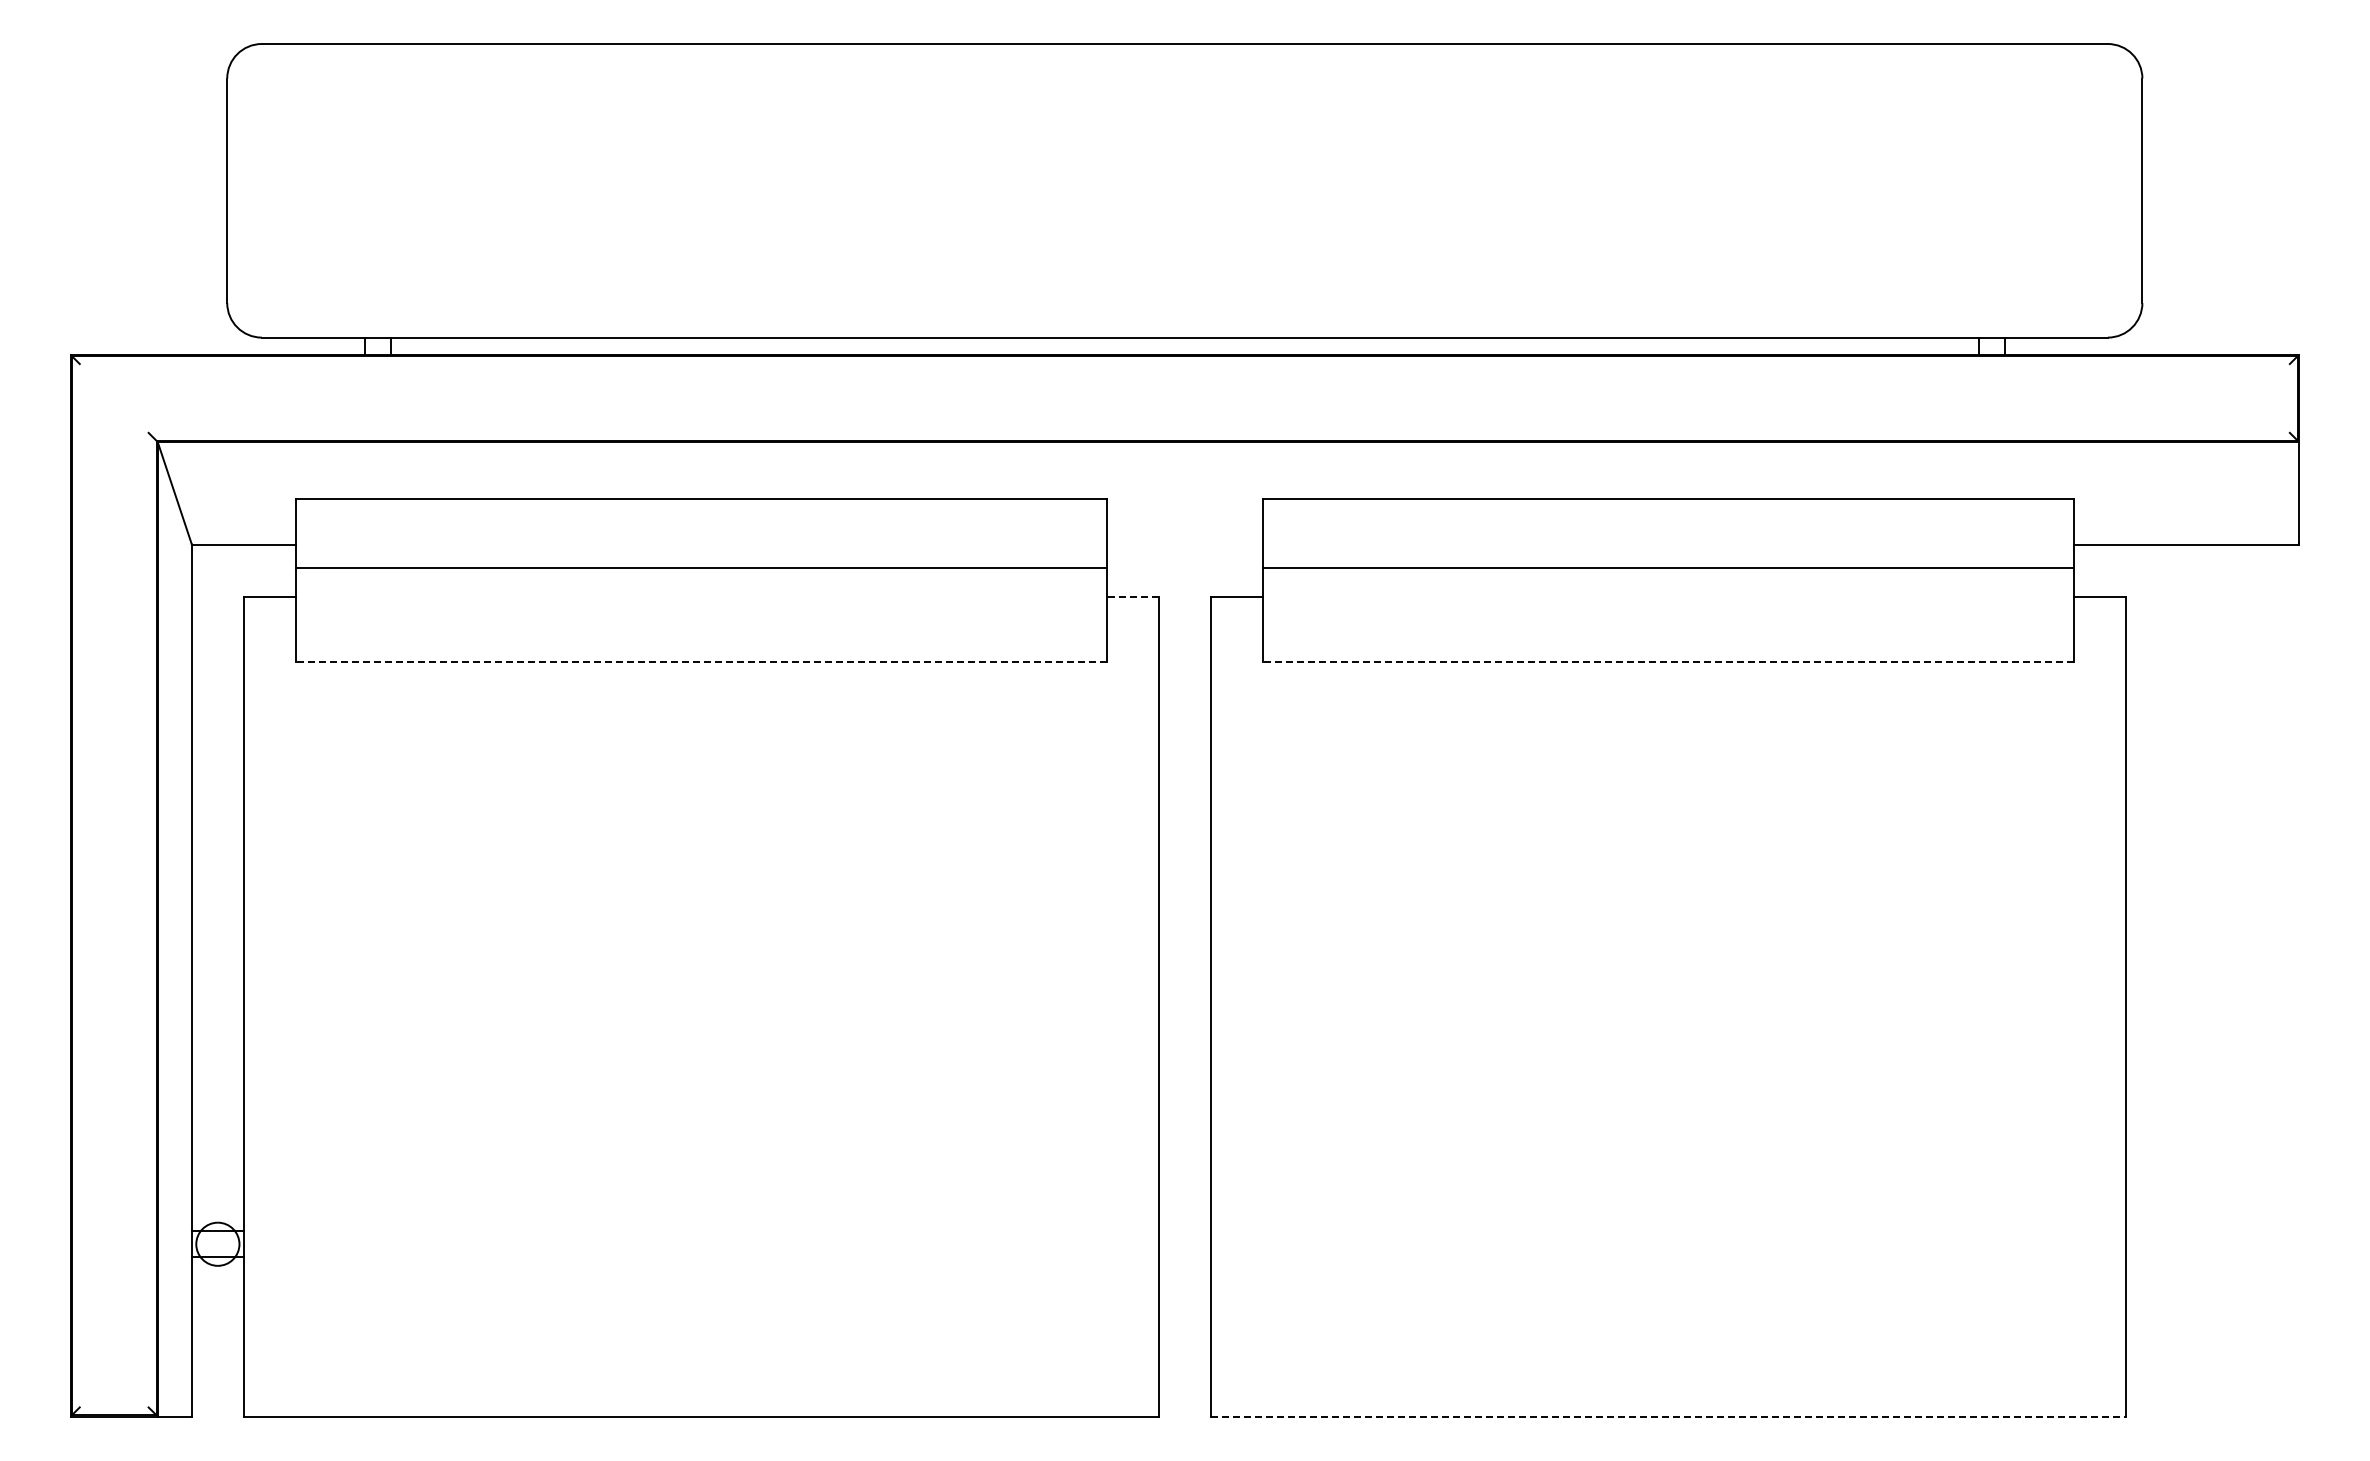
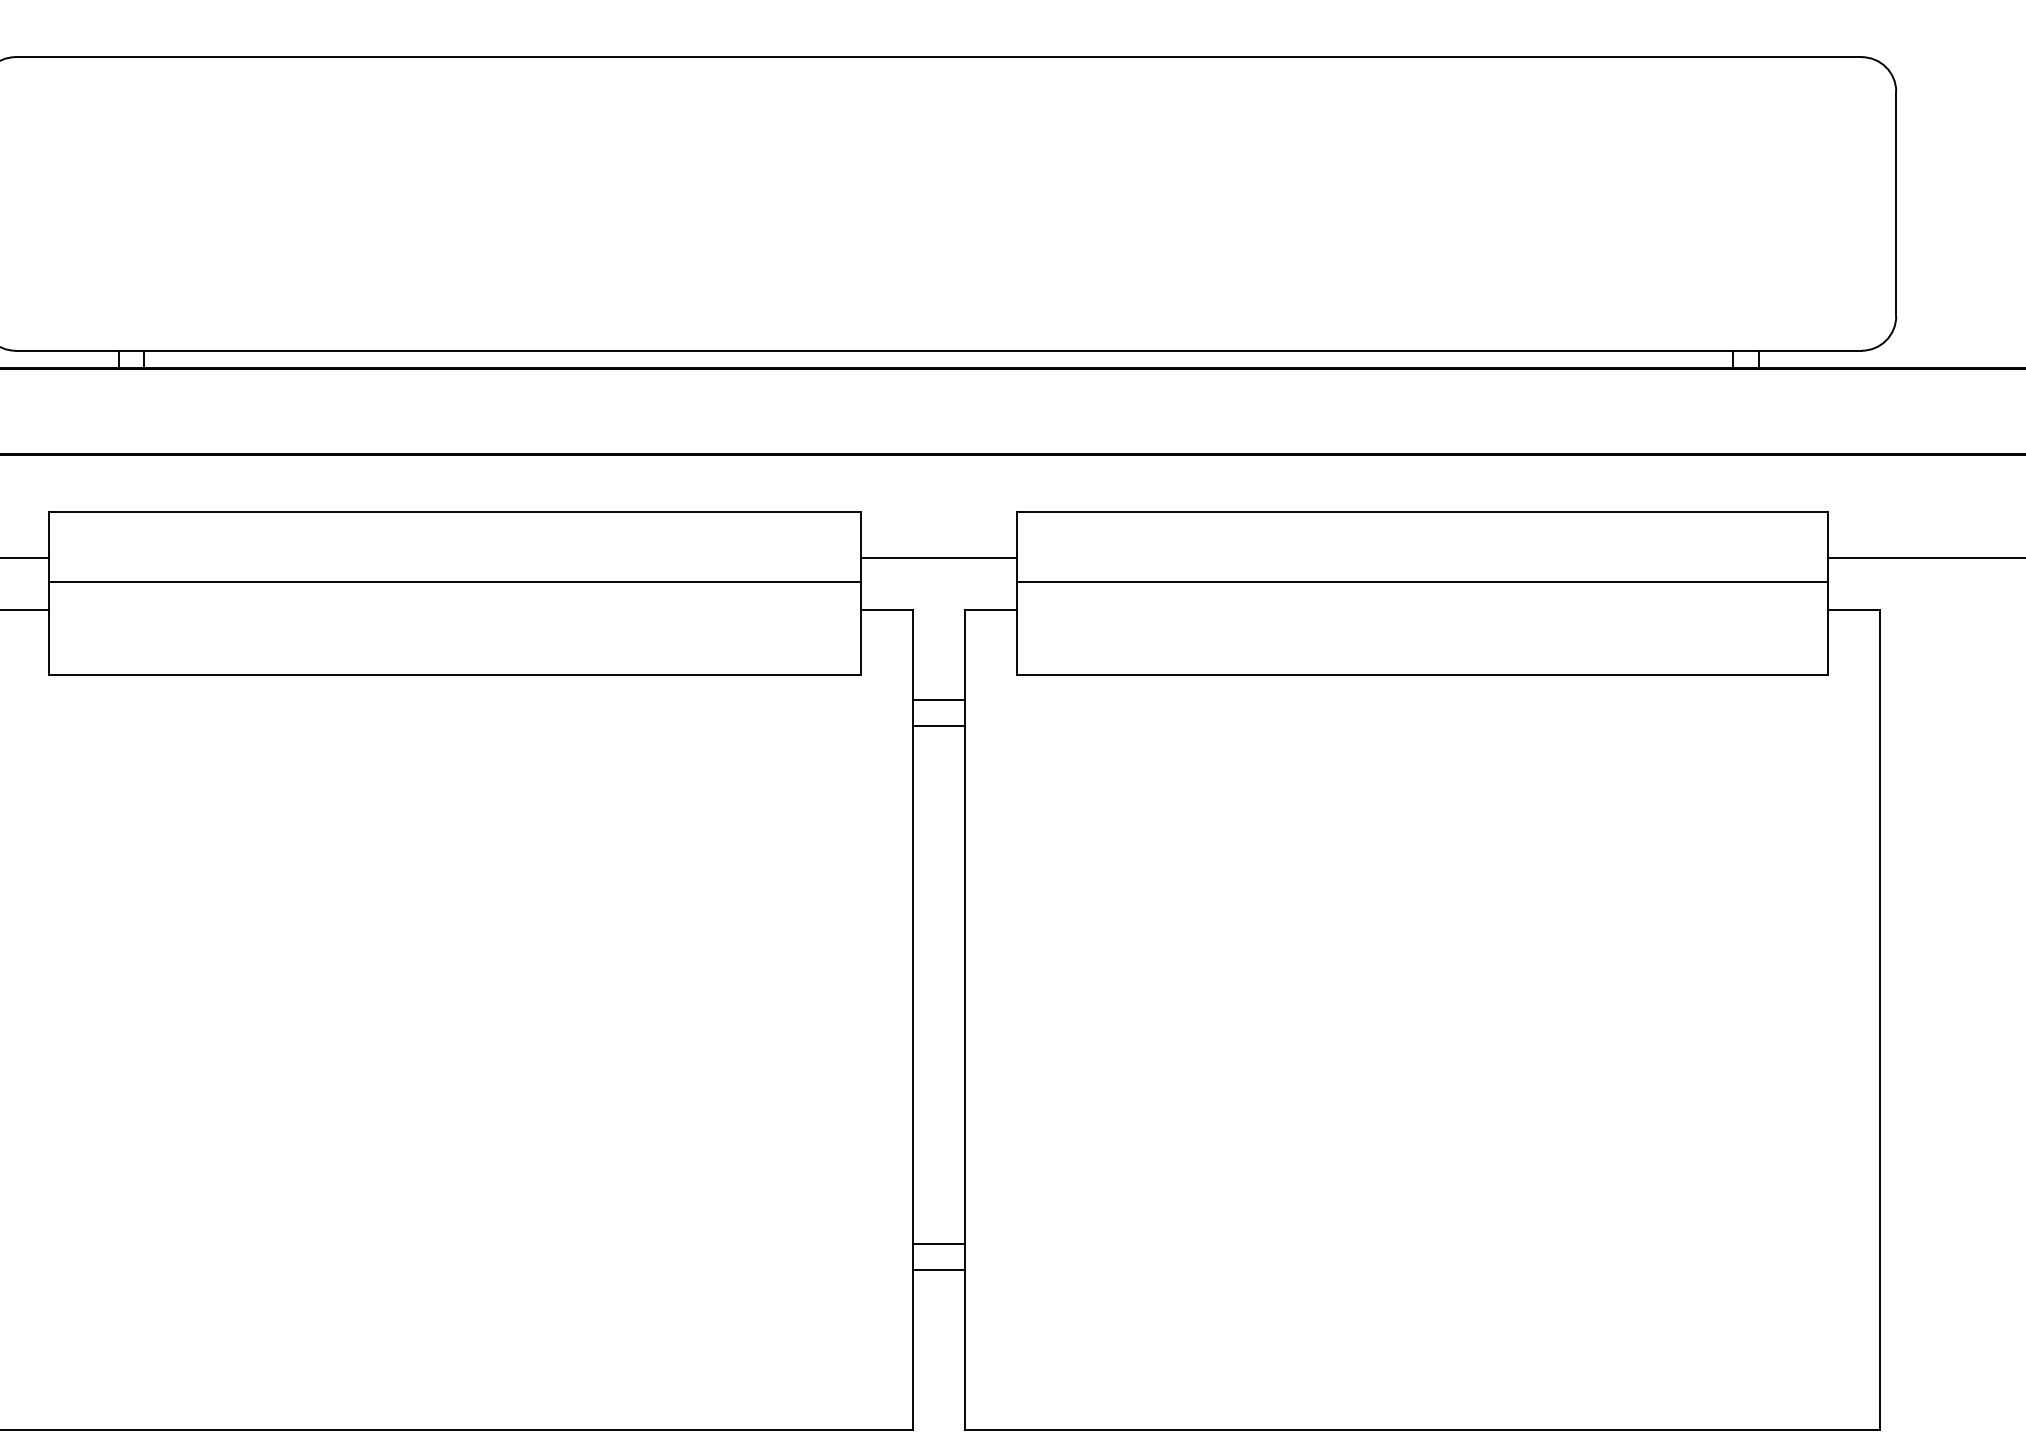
line: (1184, 544) -> (938, 557), added
line: (1133, 596) -> (887, 609), dashed -> solid
line: (701, 661) -> (455, 674), dashed -> solid
line: (1668, 661) -> (1422, 674), dashed -> solid
line: (1184, 687) -> (938, 700), added
line: (1184, 713) -> (938, 726), added
line: (1184, 1231) -> (938, 1244), added
line: (1184, 1257) -> (938, 1270), added
line: (1668, 1416) -> (1422, 1429), dashed -> solid

